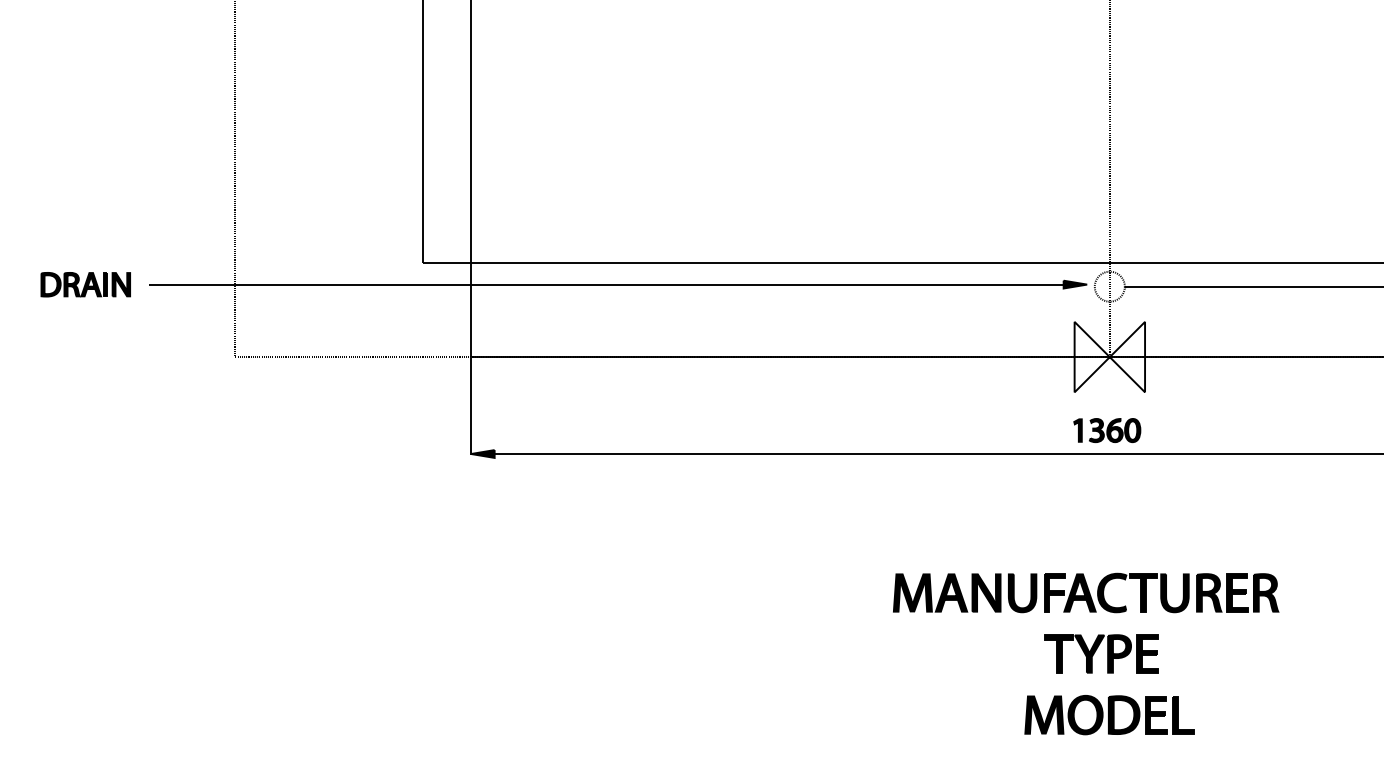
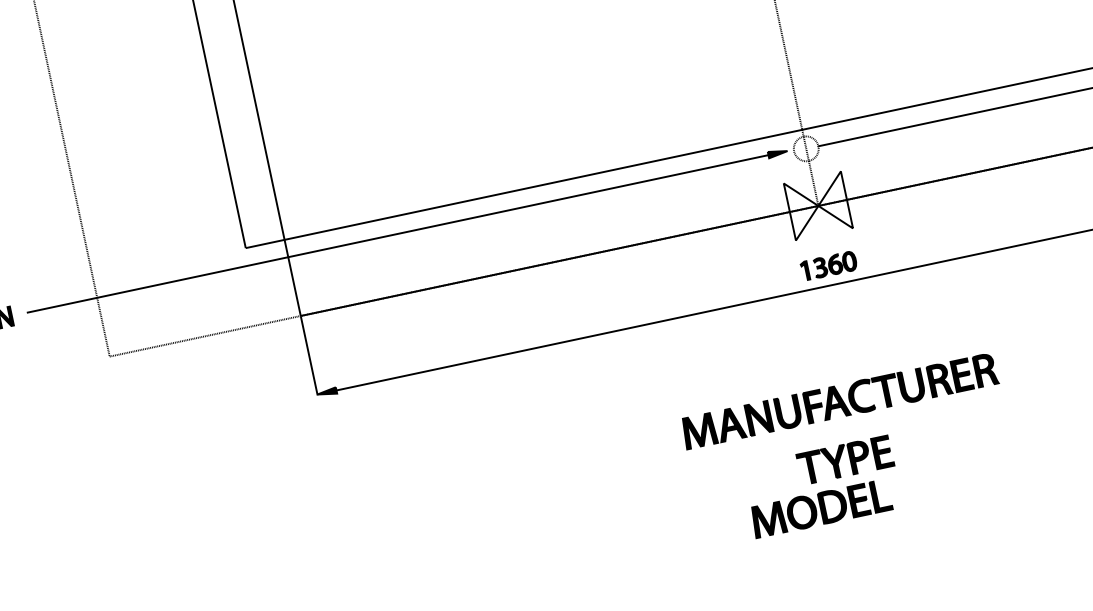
part: (1101, 653) -> (844, 459), moved
part: (1109, 715) -> (821, 508), moved

